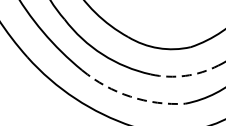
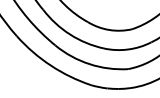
arc: (185, 75) -> (128, 49), dashed -> solid
arc: (130, 97) -> (89, 64), dashed -> solid

